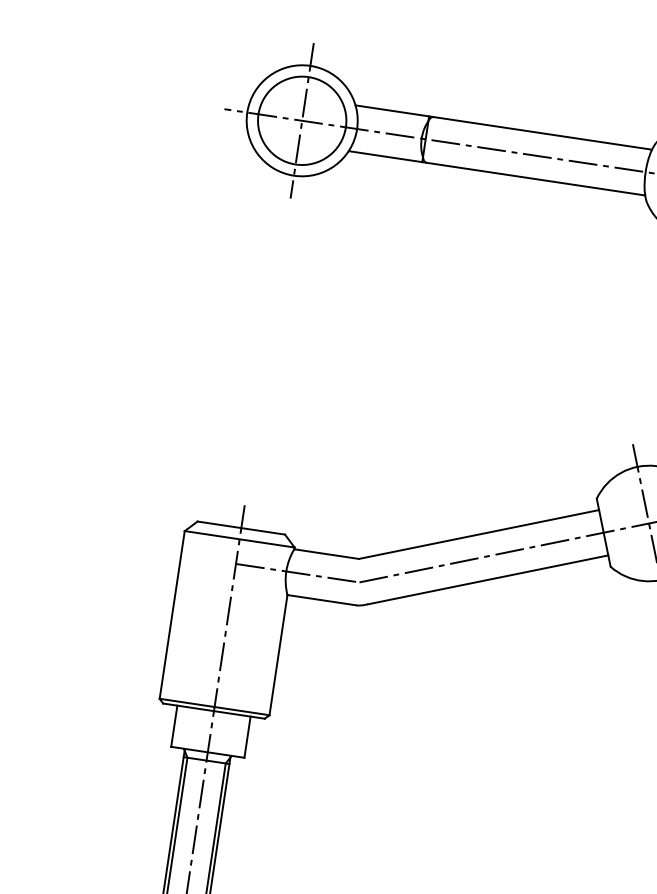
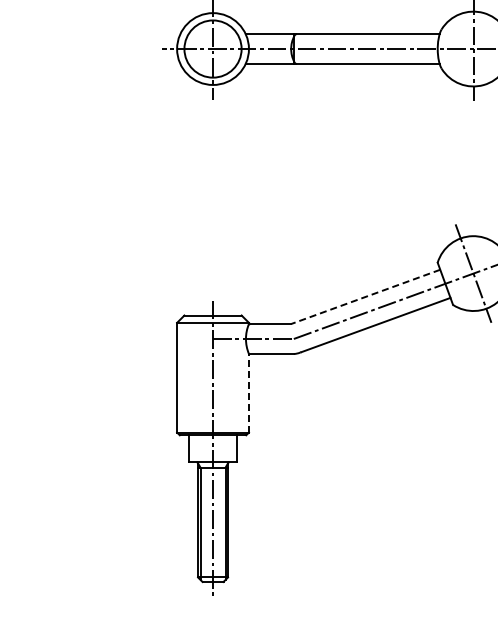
line: (478, 535) -> (365, 297), solid -> dashed
line: (277, 653) -> (248, 392), solid -> dashed

